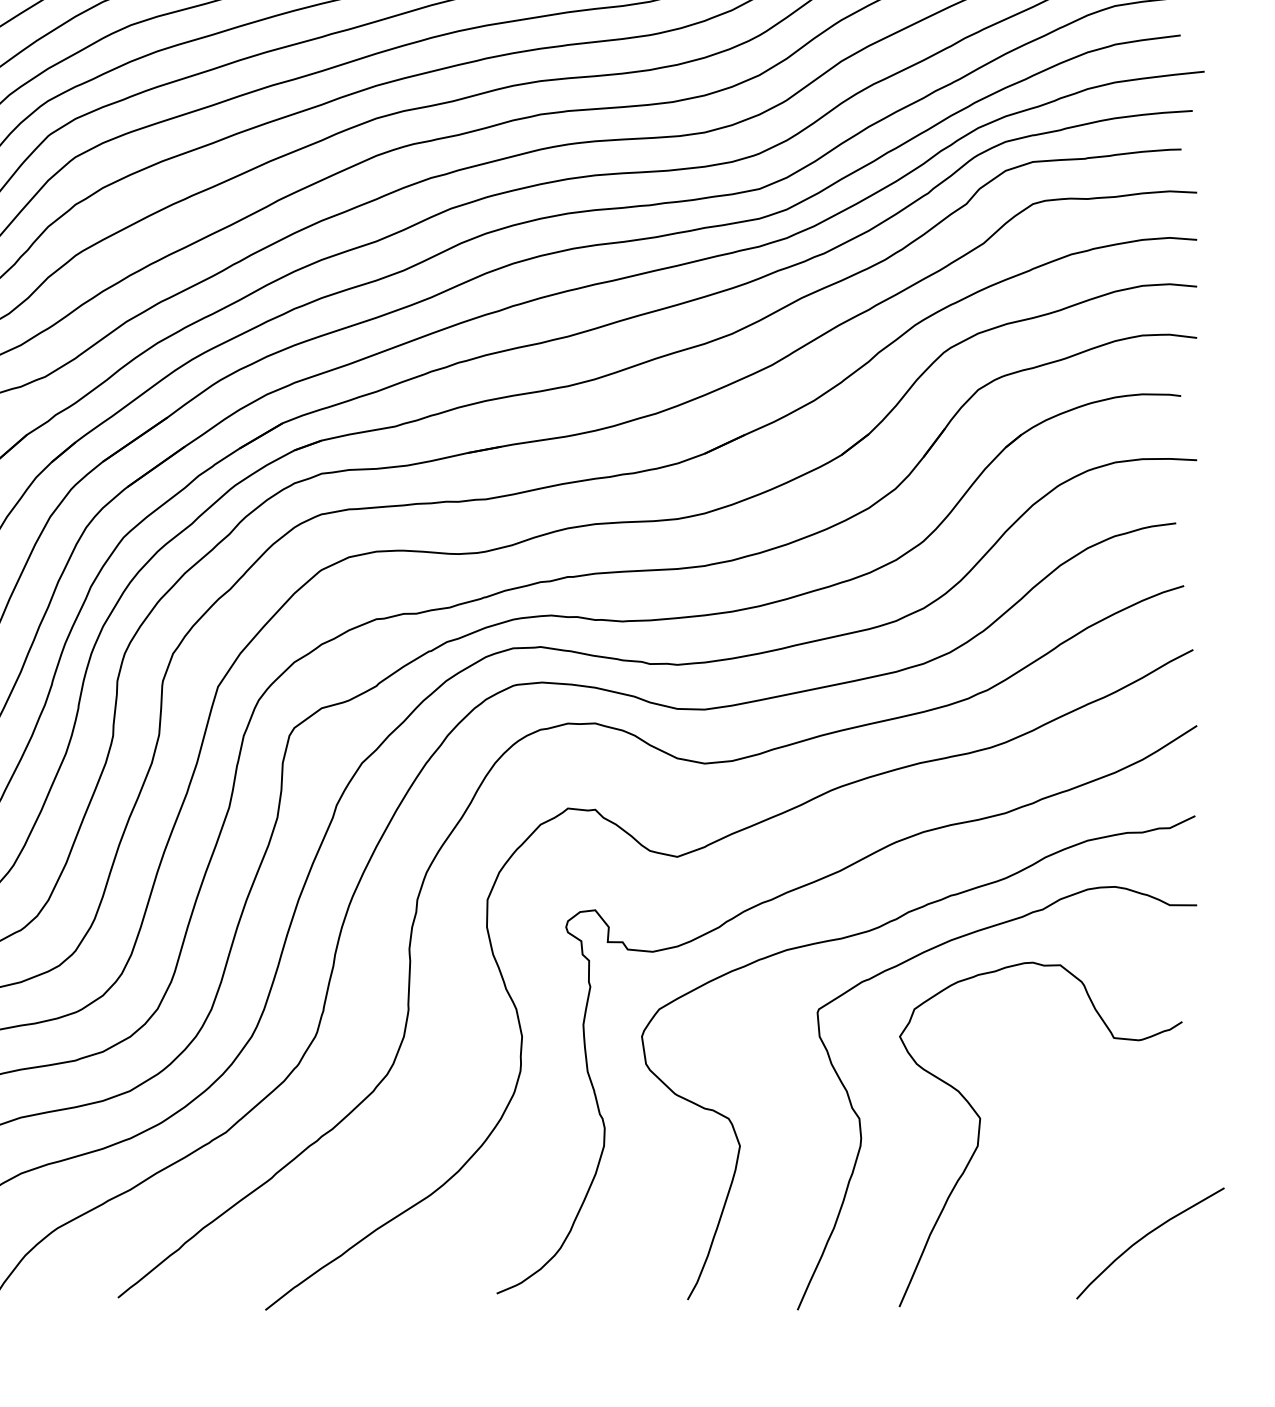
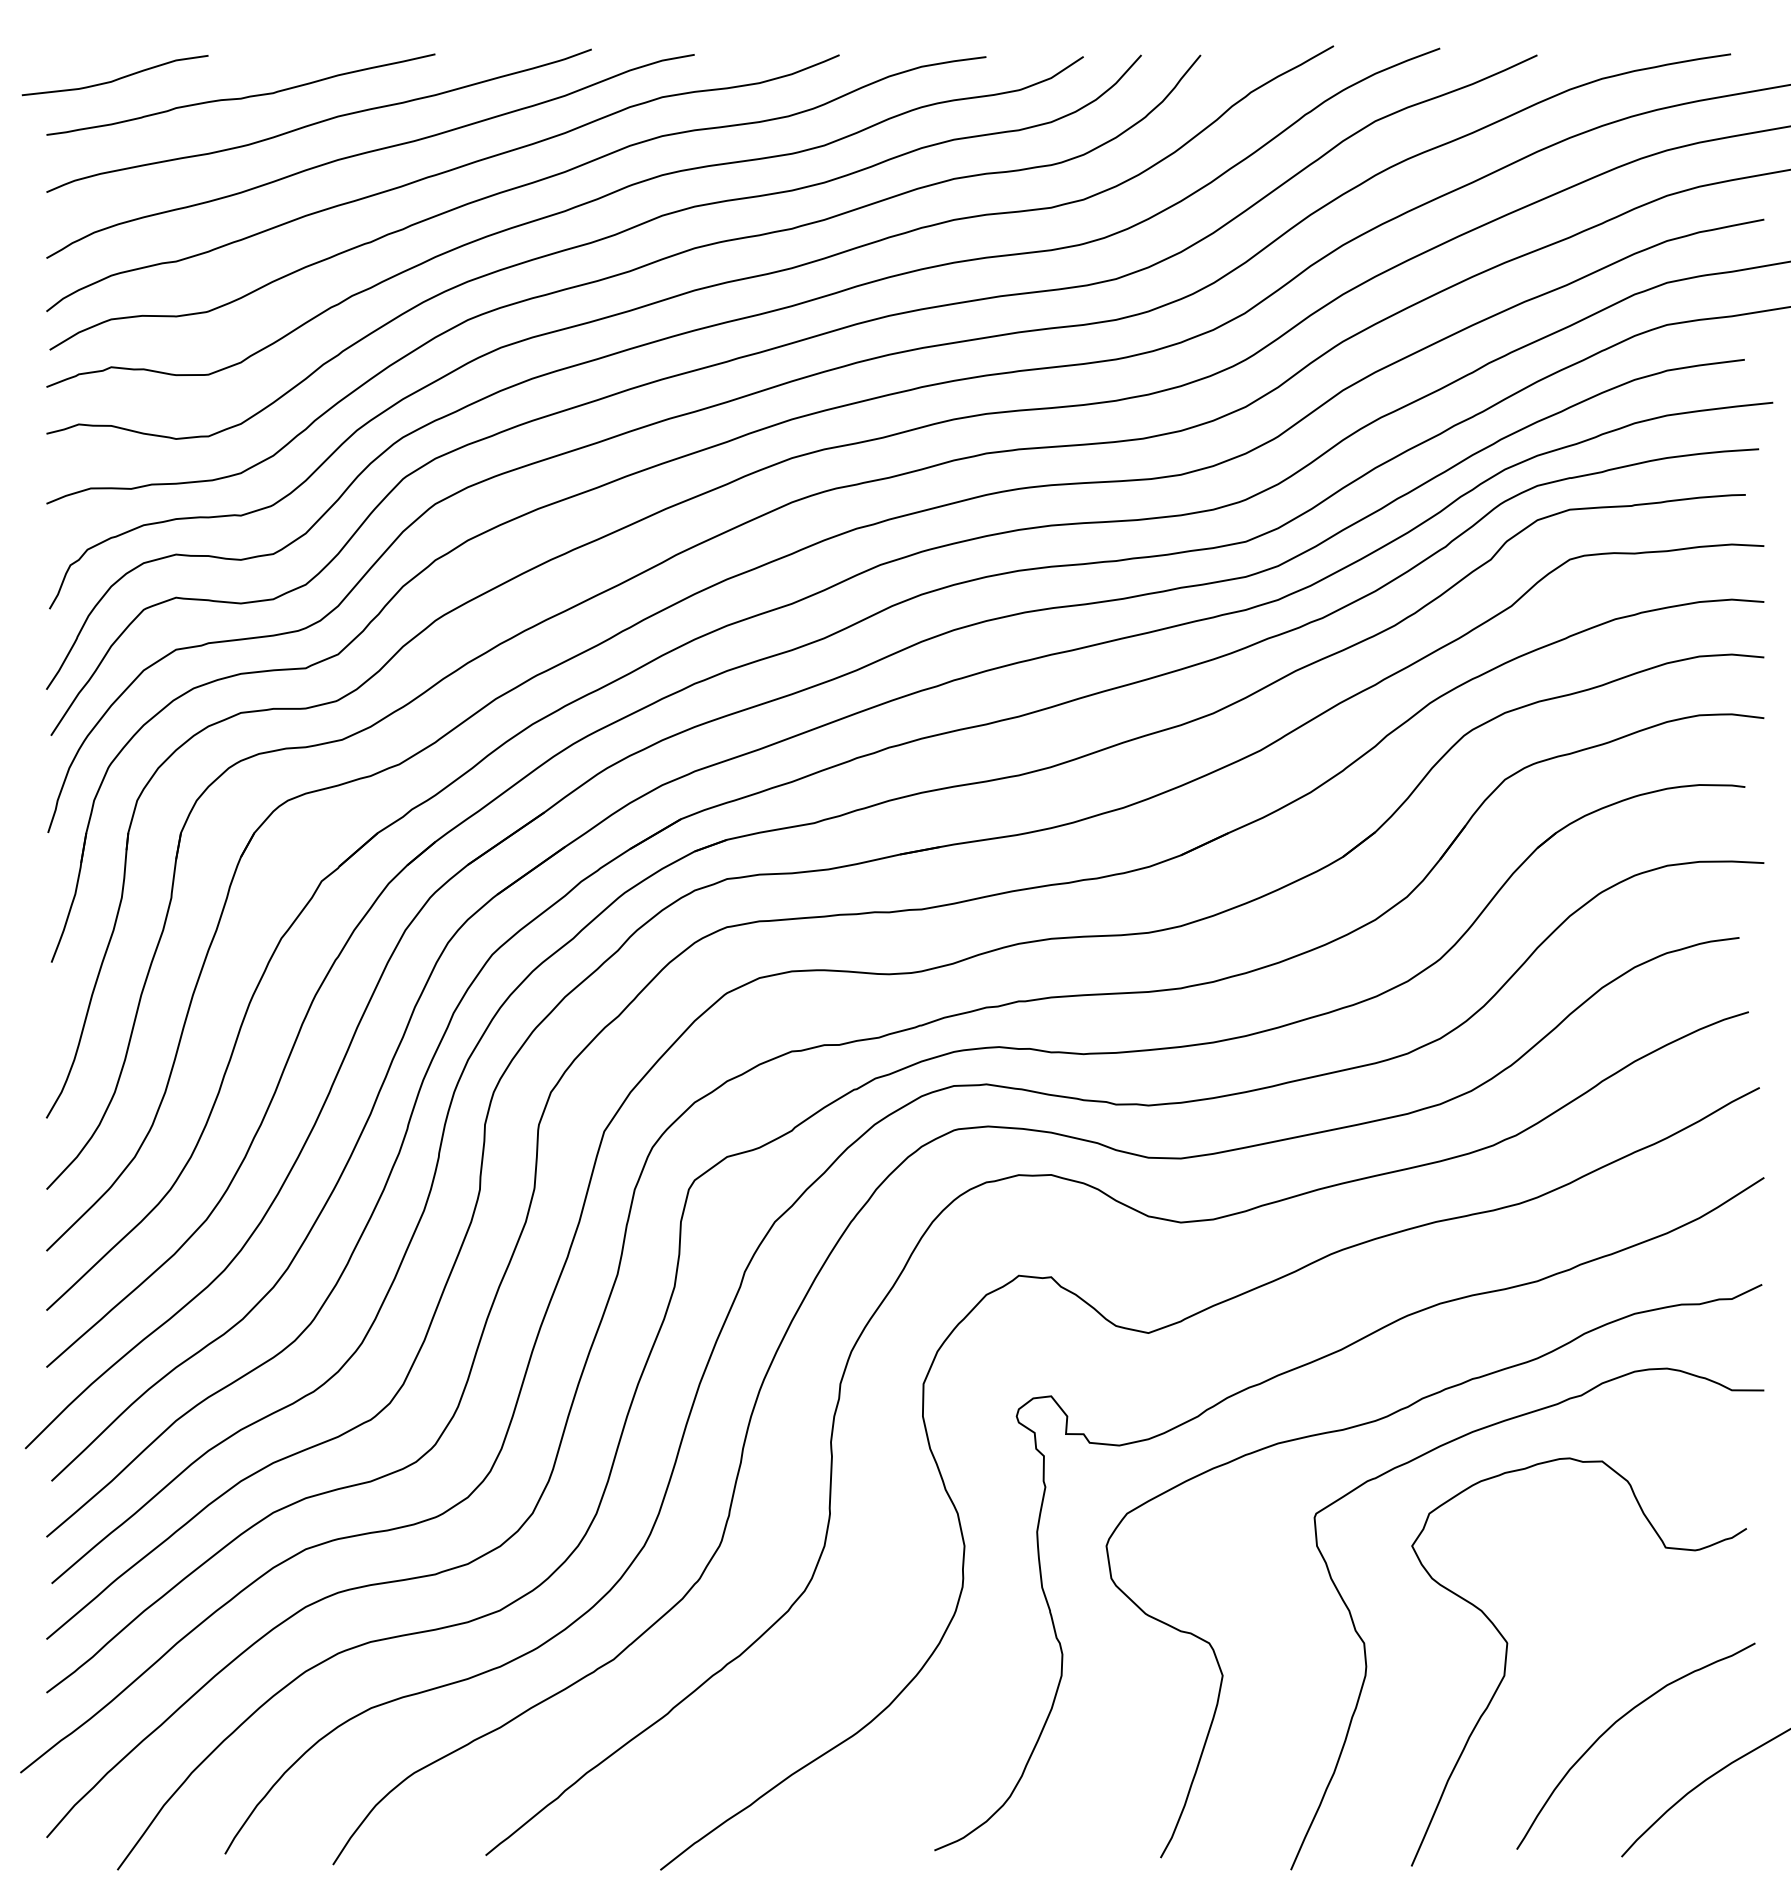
curve: (1074, 1184) -> (1618, 1721), added

